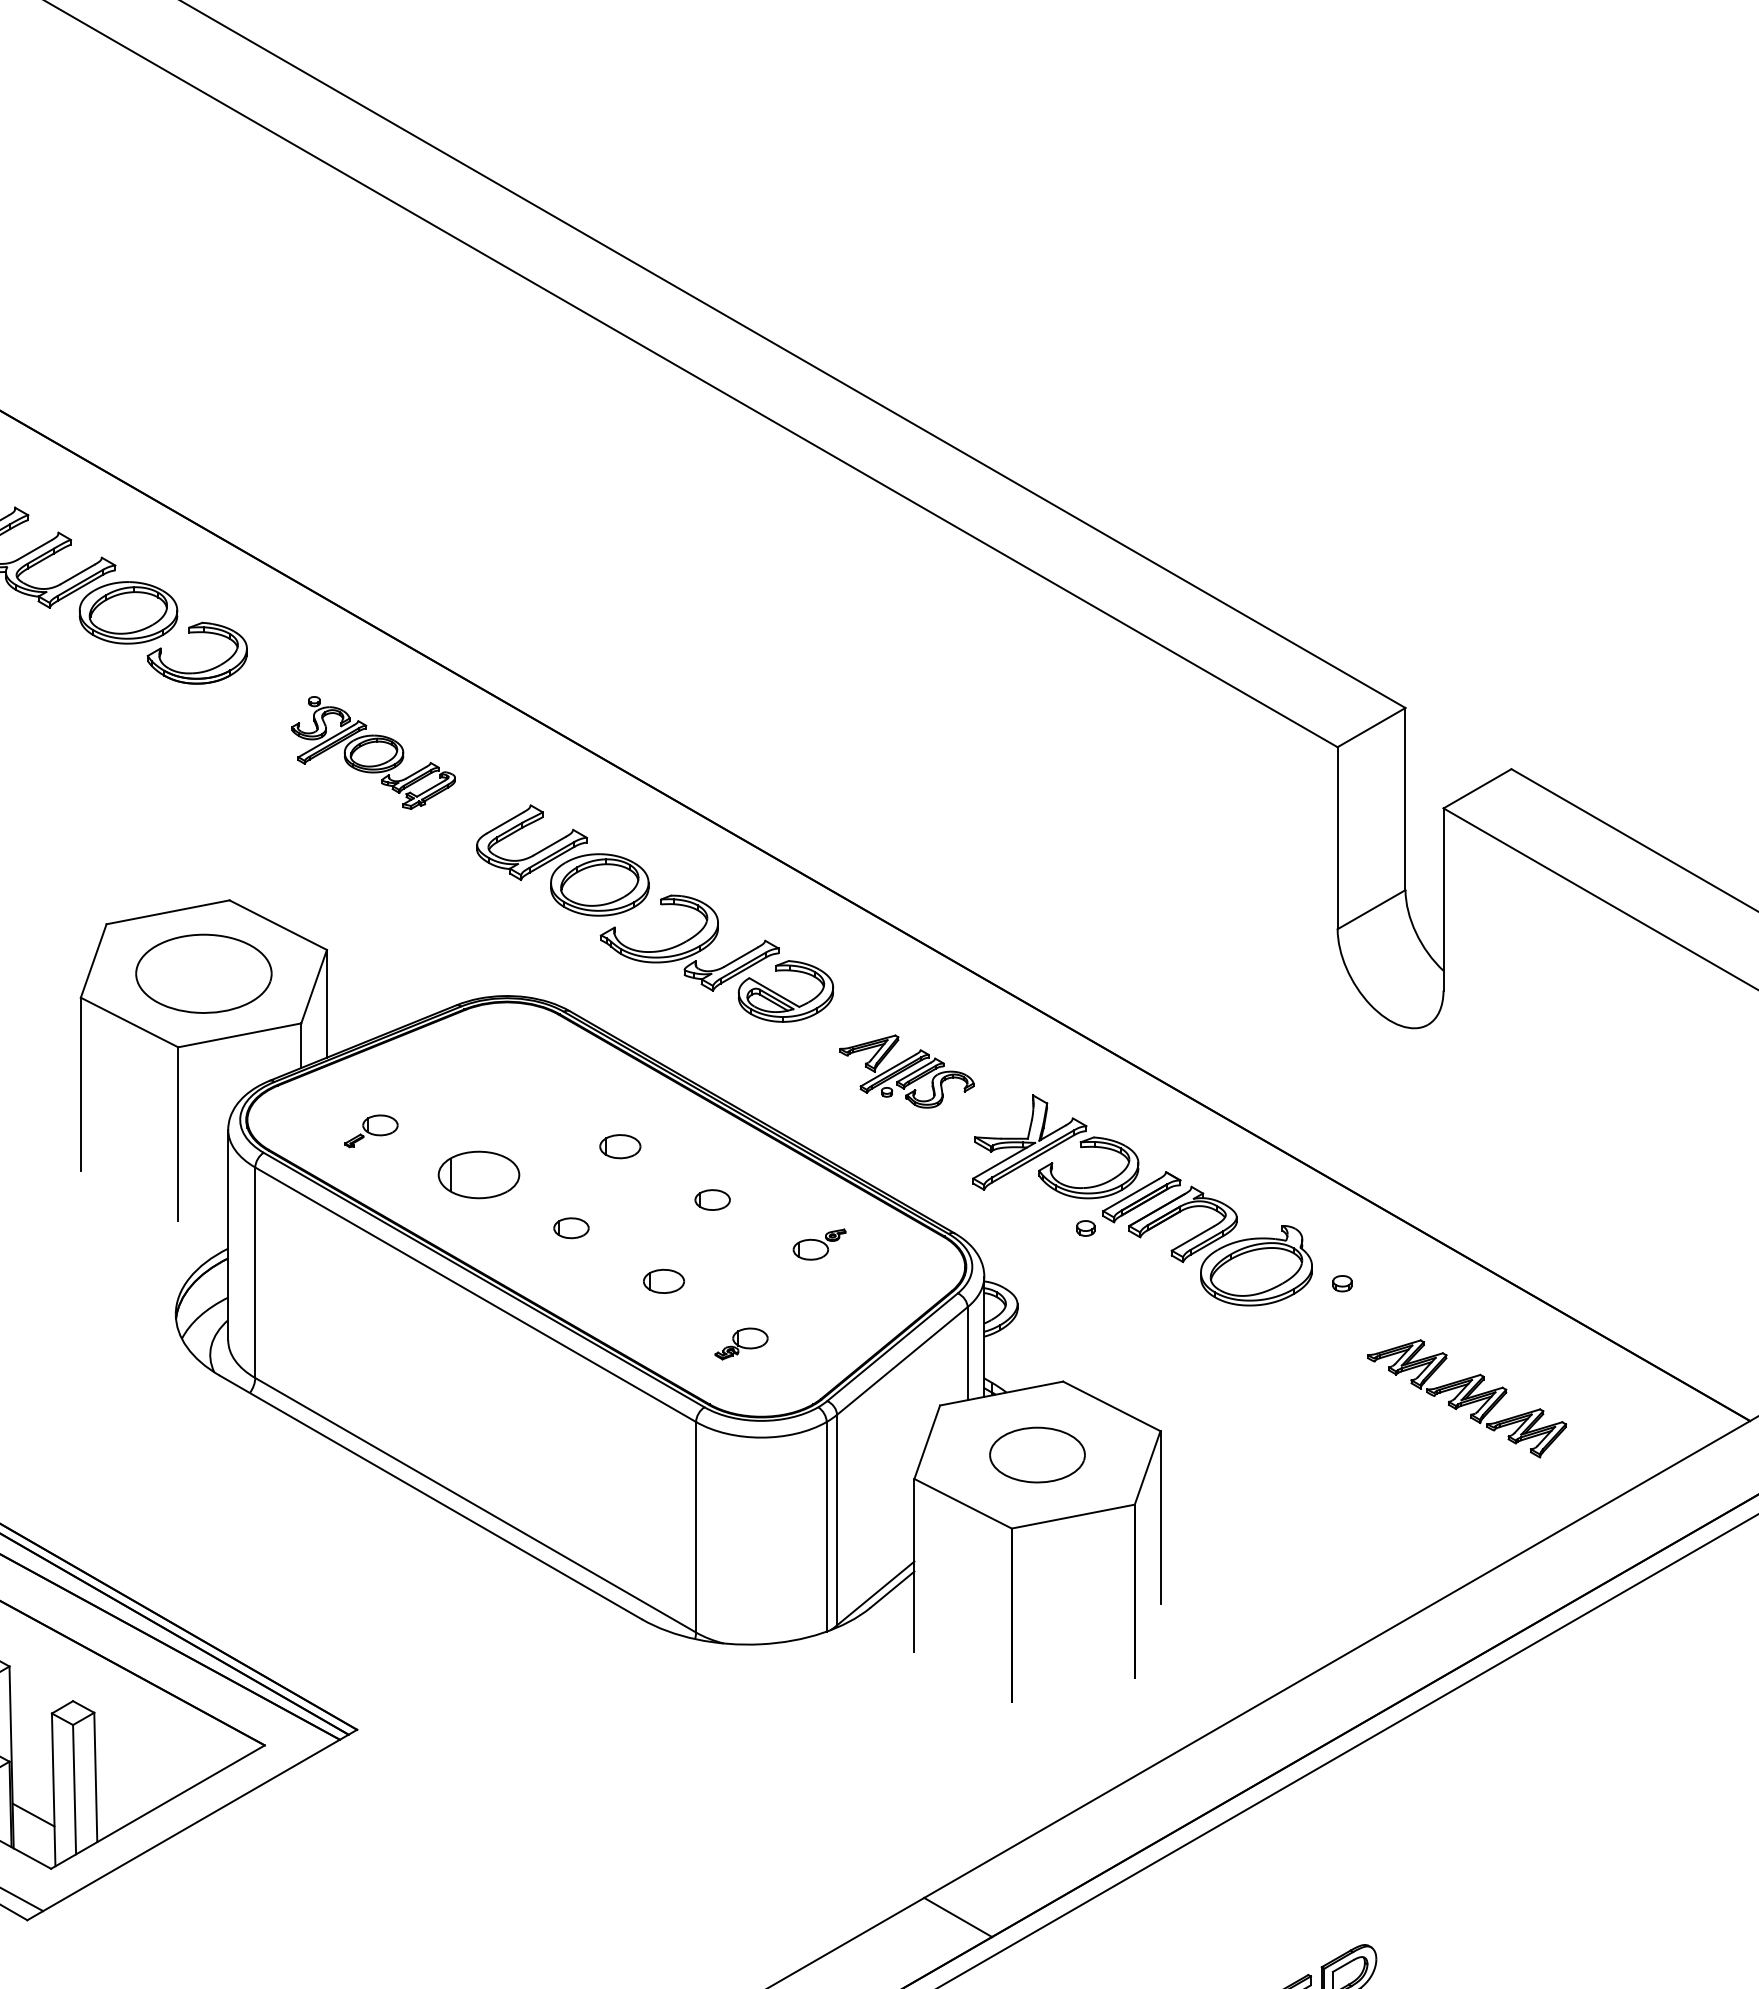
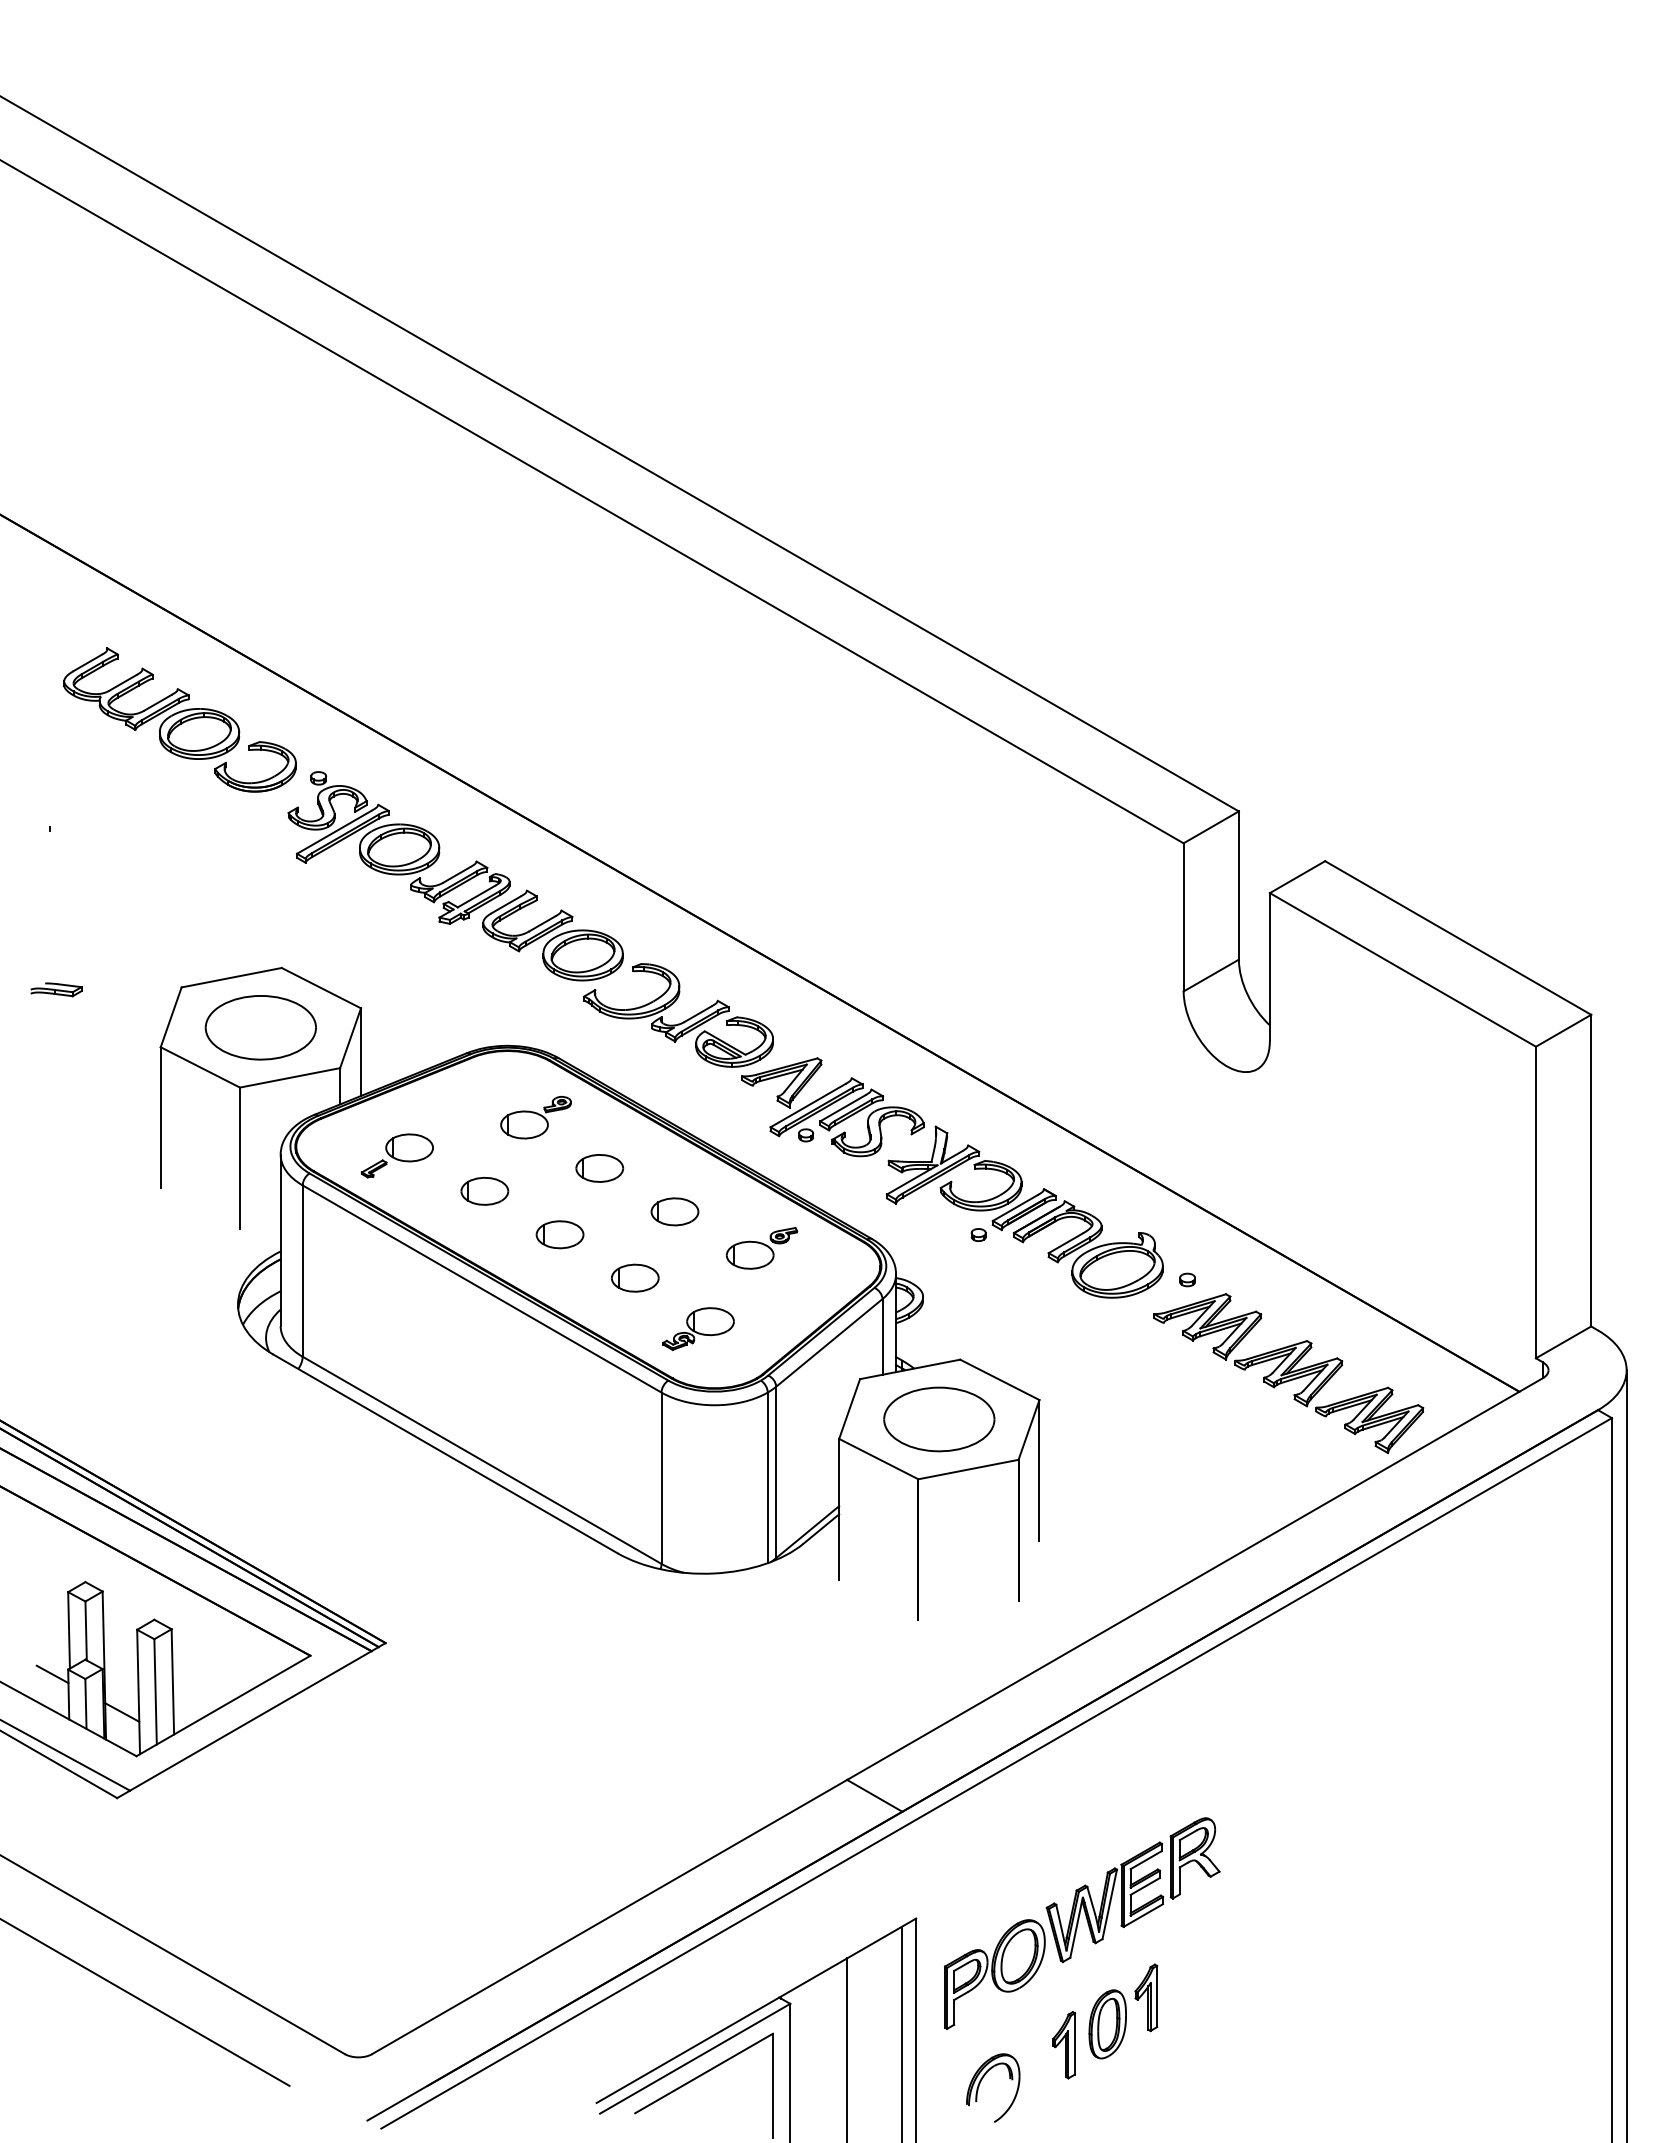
part: (372, 752) -> (398, 847), size x1.67
part: (906, 1071) -> (832, 1107), size x1.67
part: (541, 1084) -> (535, 1117), added
part: (370, 1130) -> (396, 1155), size x1.67
part: (619, 1146) -> (599, 1168), size x1.43
part: (478, 1173) -> (484, 1190), size x0.71
part: (712, 1199) -> (674, 1211), size x1.67
part: (570, 1227) -> (559, 1234), size x1.67
part: (818, 1243) -> (761, 1247), size x1.67
part: (664, 1280) -> (635, 1277), size x1.43
part: (741, 1343) -> (698, 1328), size x1.67
part: (1466, 1398) -> (1288, 1373), size x1.67
part: (1037, 1455) -> (939, 1419), size x1.43

